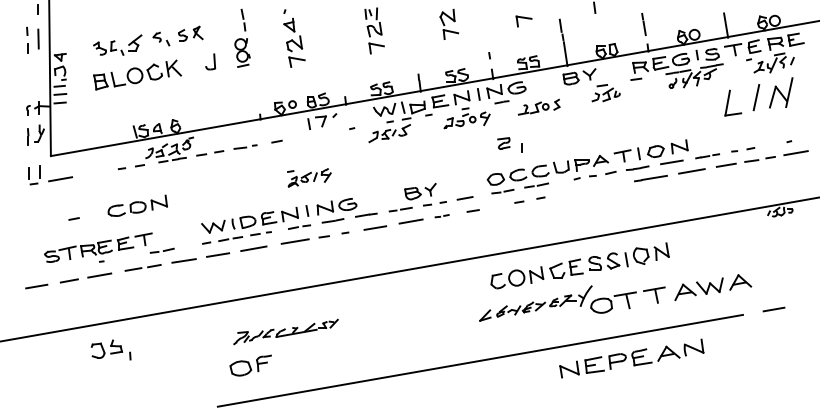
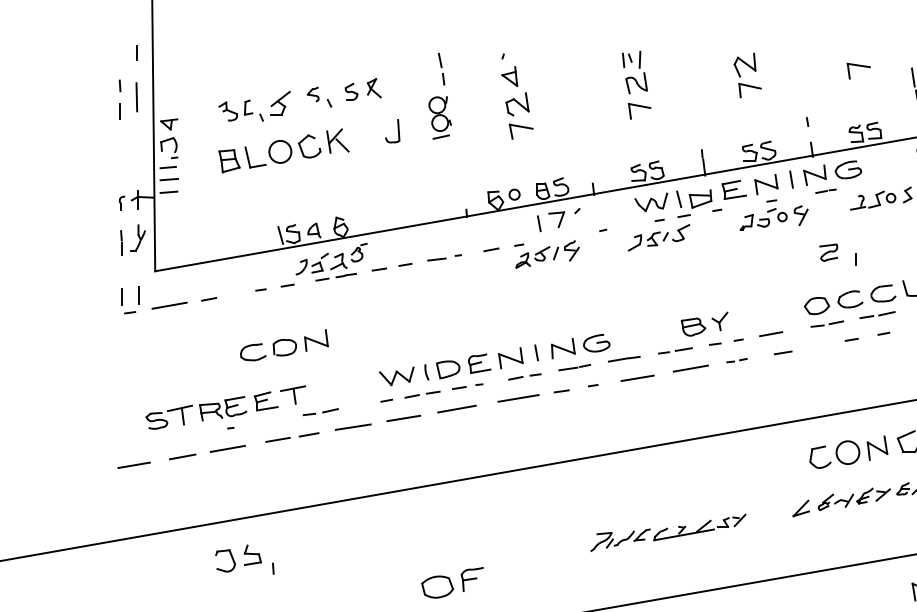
part: (309, 177) -> (547, 254), moved
line: (73, 218) -> (208, 298), moved
part: (285, 331) -> (667, 532), moved

